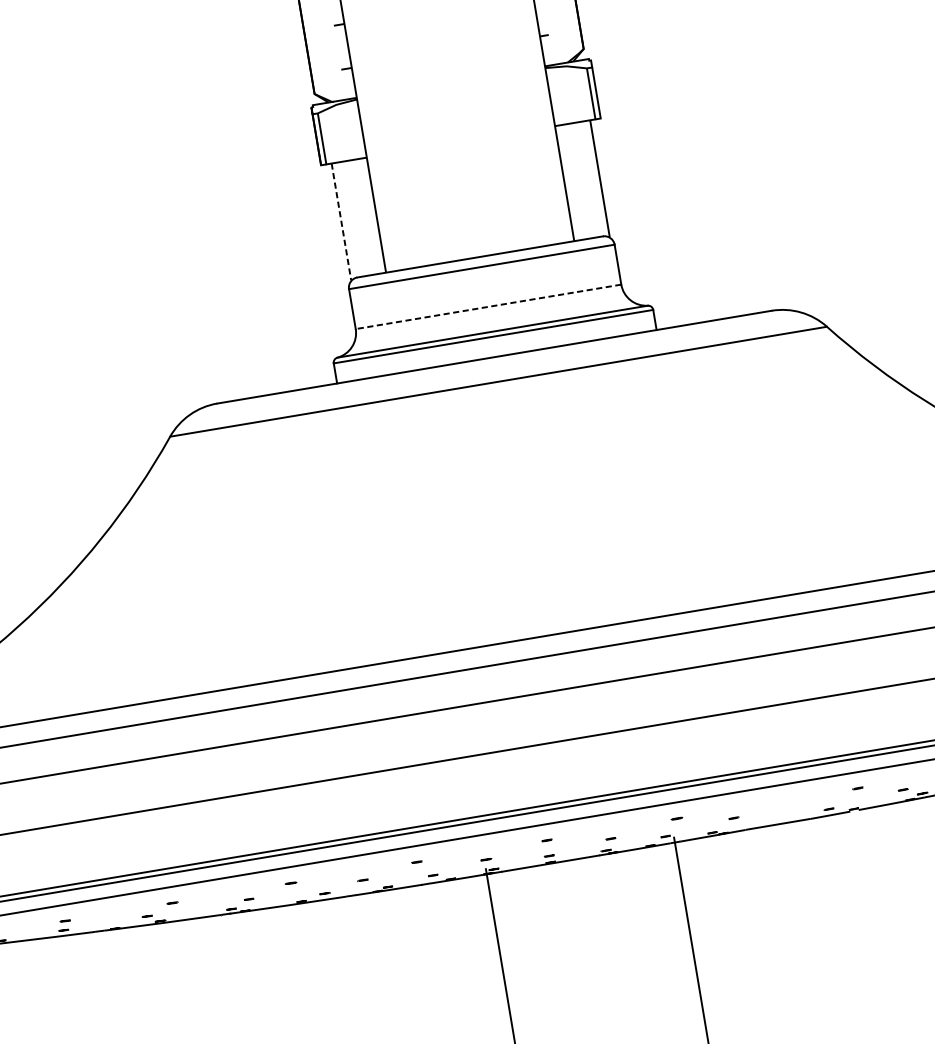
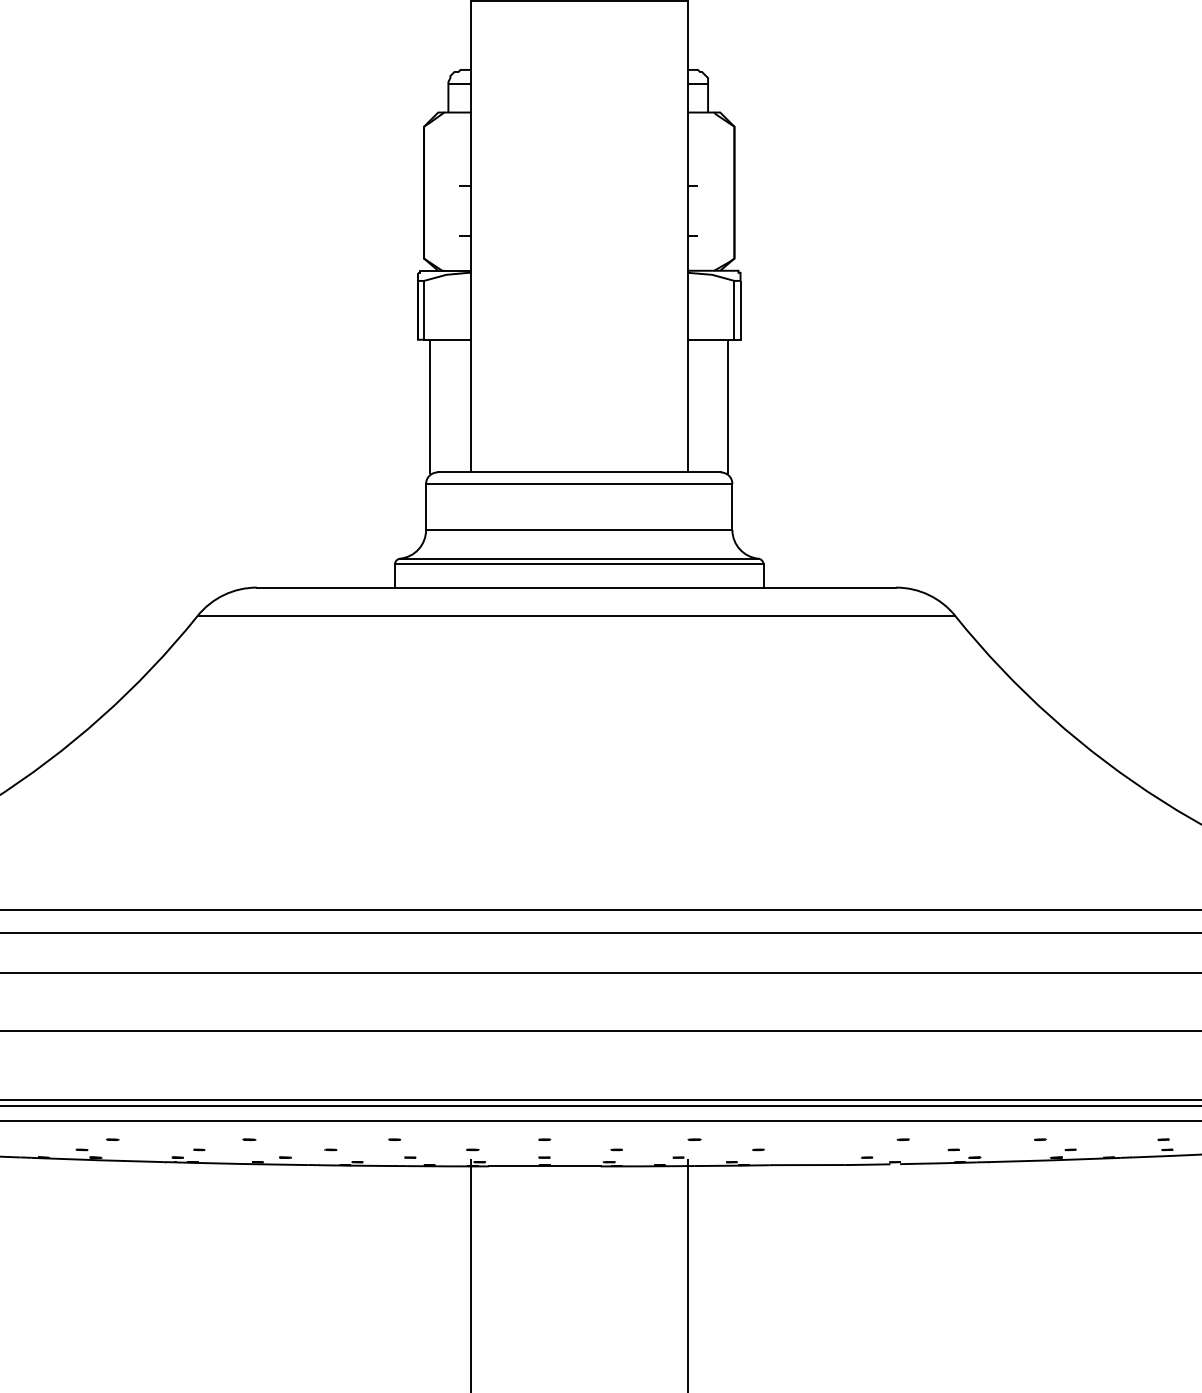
line: (341, 222) -> (430, 407), dashed -> solid
line: (487, 307) -> (578, 530), dashed -> solid

